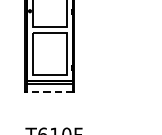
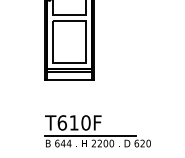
line: (50, 91) -> (69, 79), dashed -> solid

